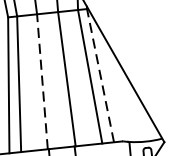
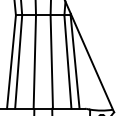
line: (101, 76) -> (75, 62), dashed -> solid
line: (41, 81) -> (34, 61), dashed -> solid

